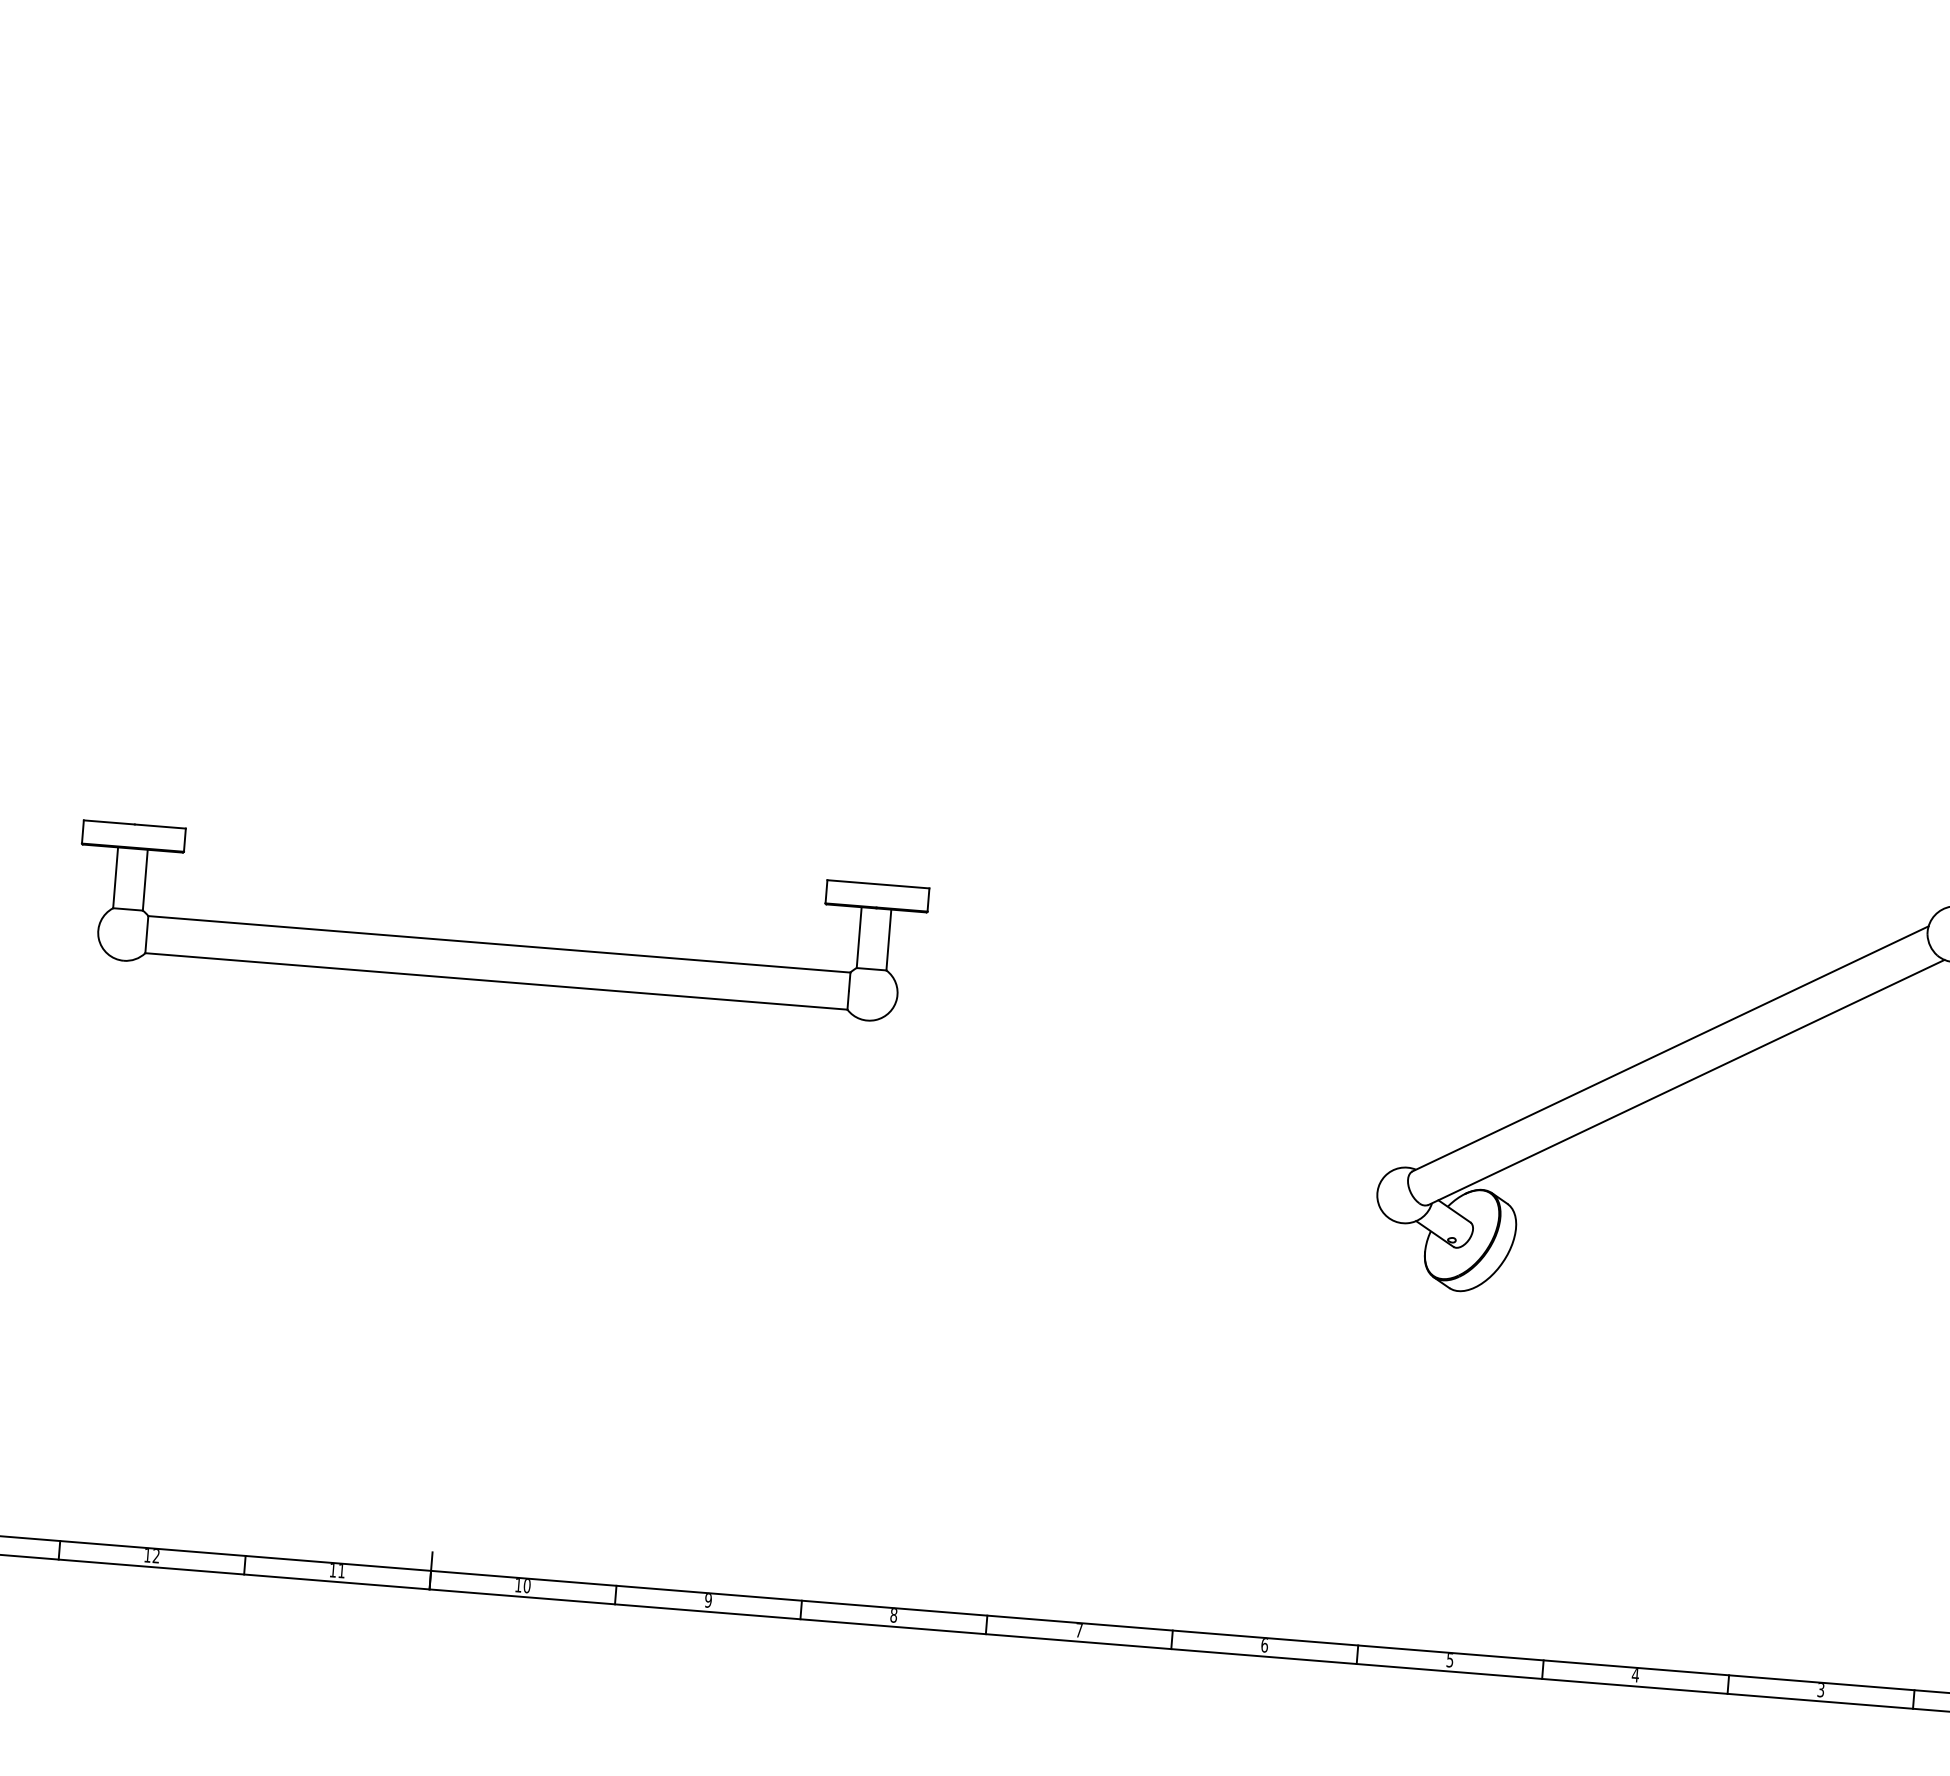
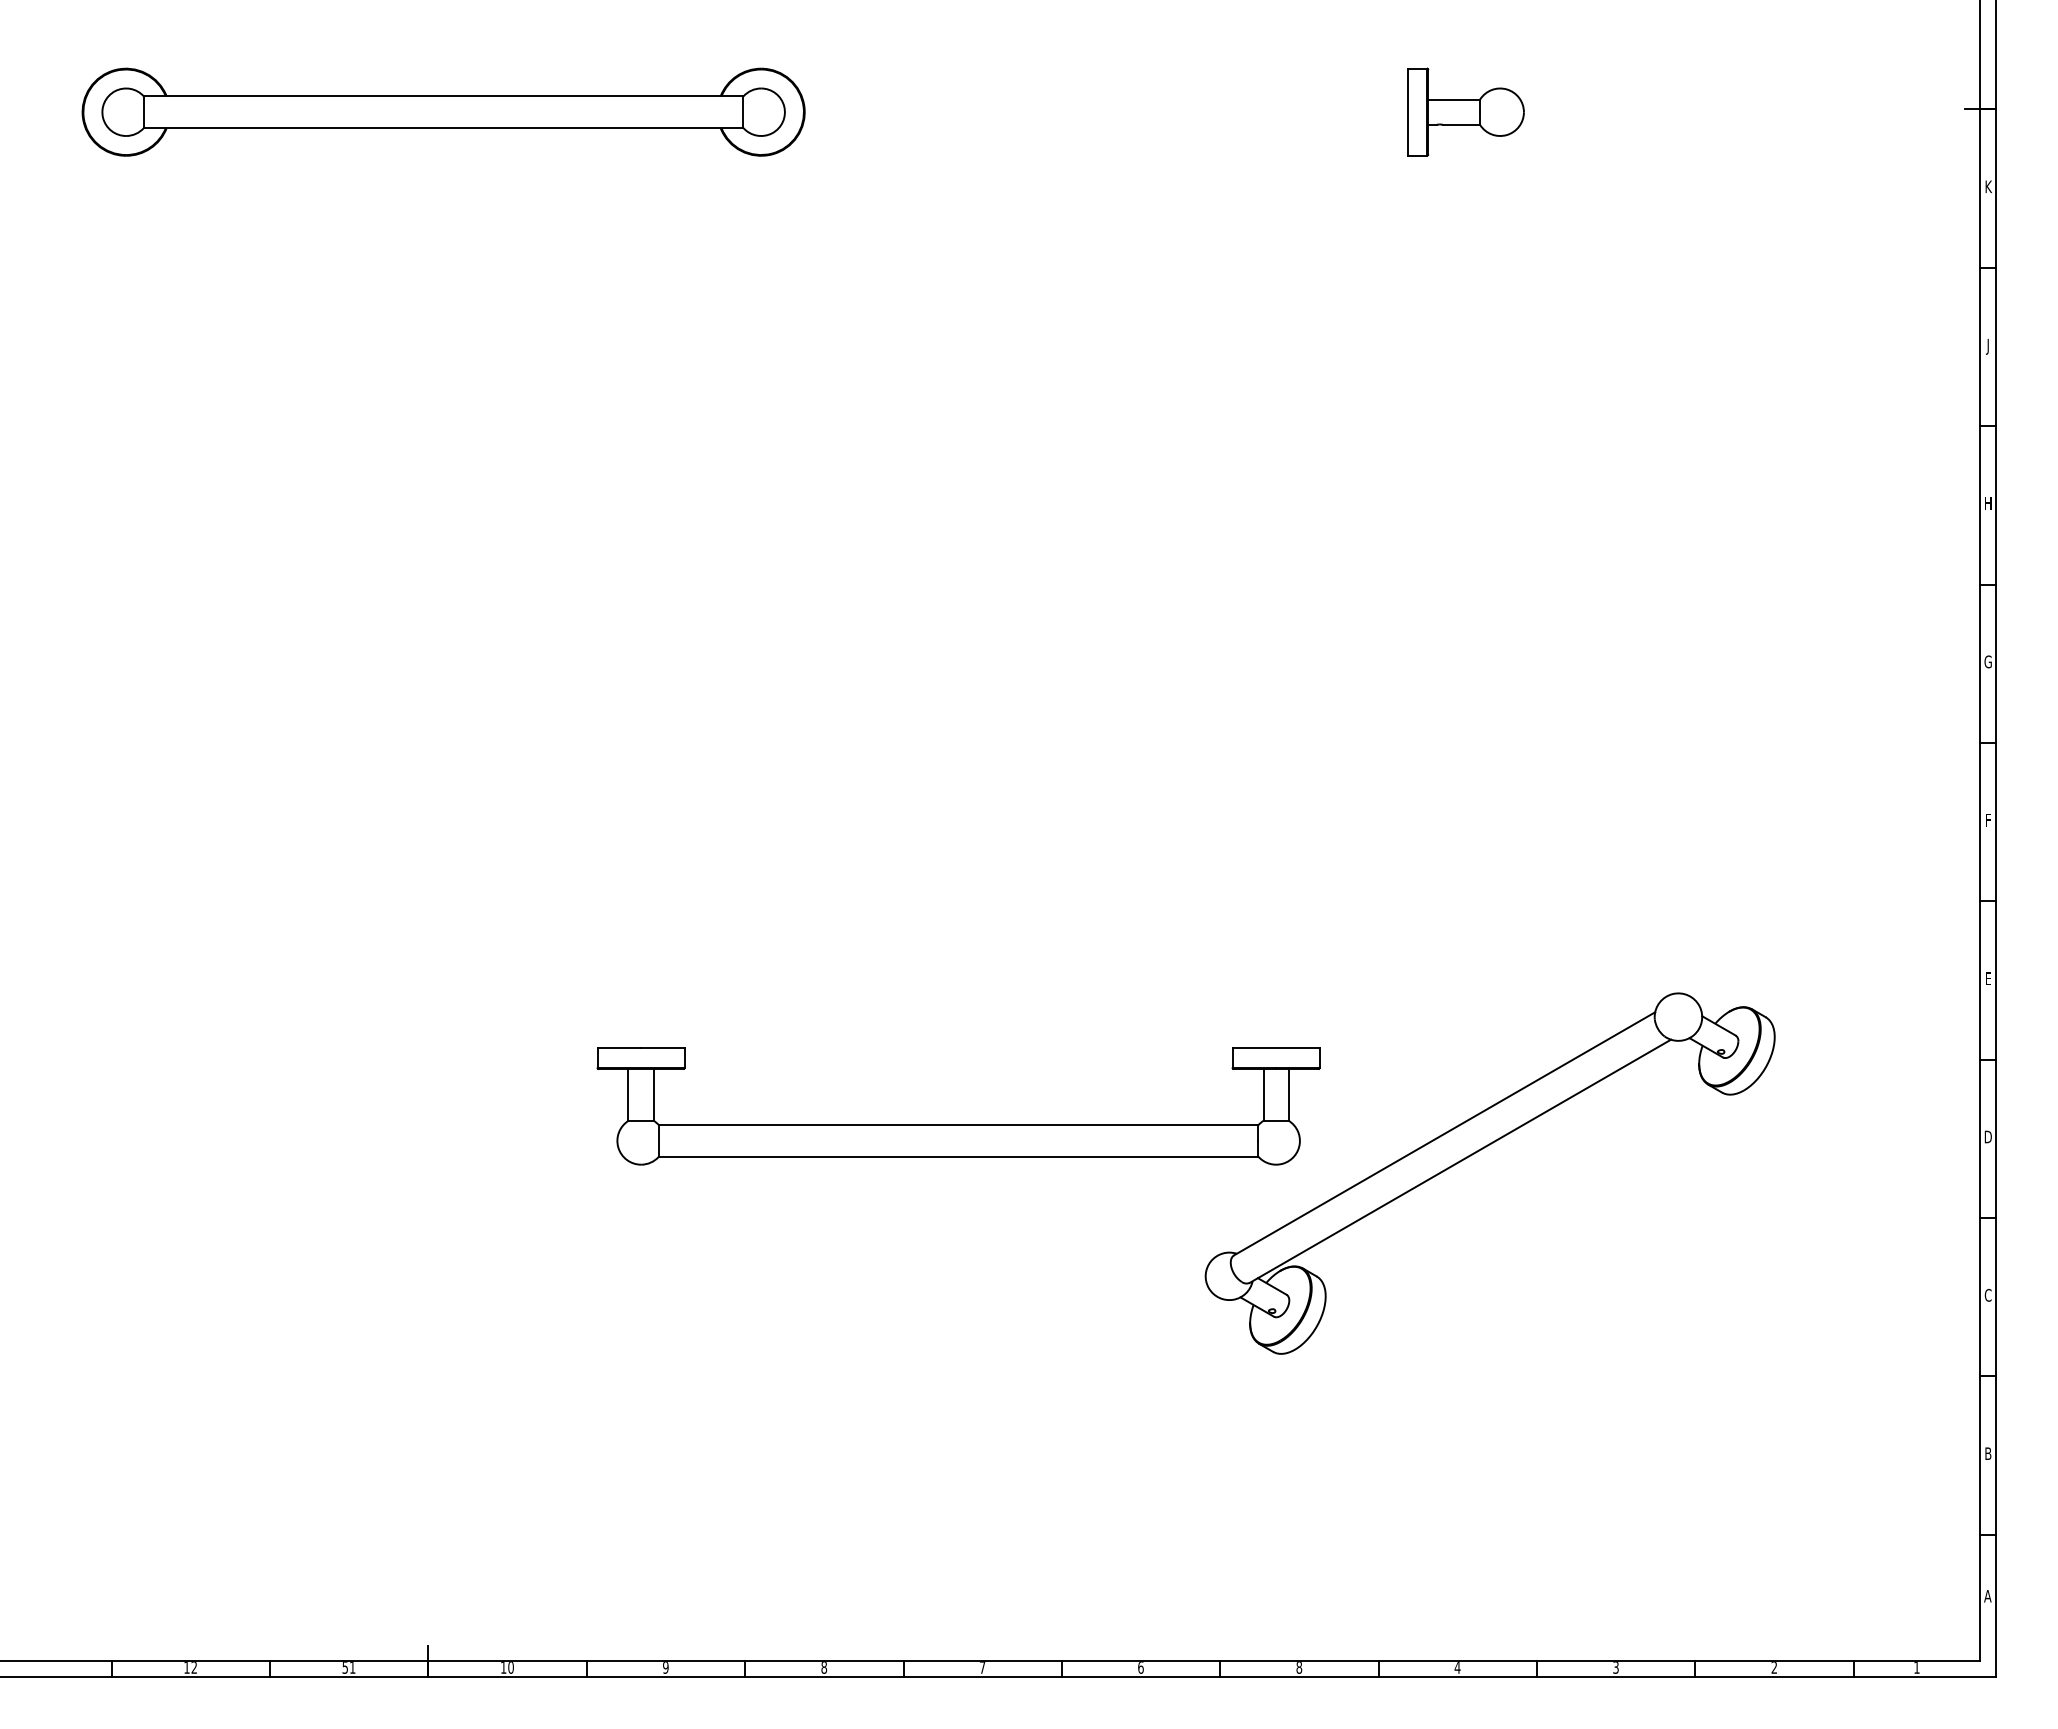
part: (499, 943) -> (958, 1124), moved
text: (332, 1570) -> (344, 1667), 11 -> 51
text: (1450, 1660) -> (1299, 1667), 5 -> 8

